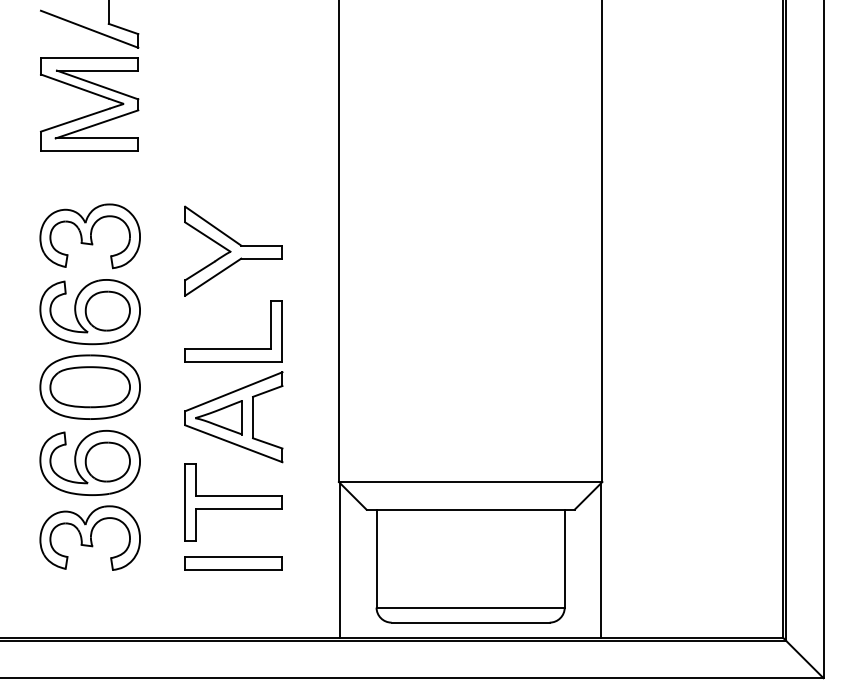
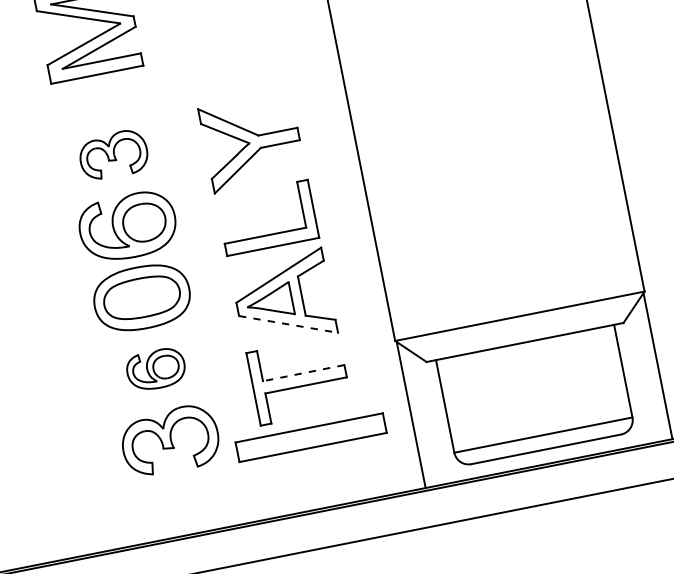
part: (89, 236) -> (113, 155), size x0.7
line: (234, 443) -> (289, 324), solid -> dashed
part: (89, 462) -> (155, 369), size x0.6
line: (238, 496) -> (302, 373), solid -> dashed
part: (233, 563) -> (310, 437), size x1.6

